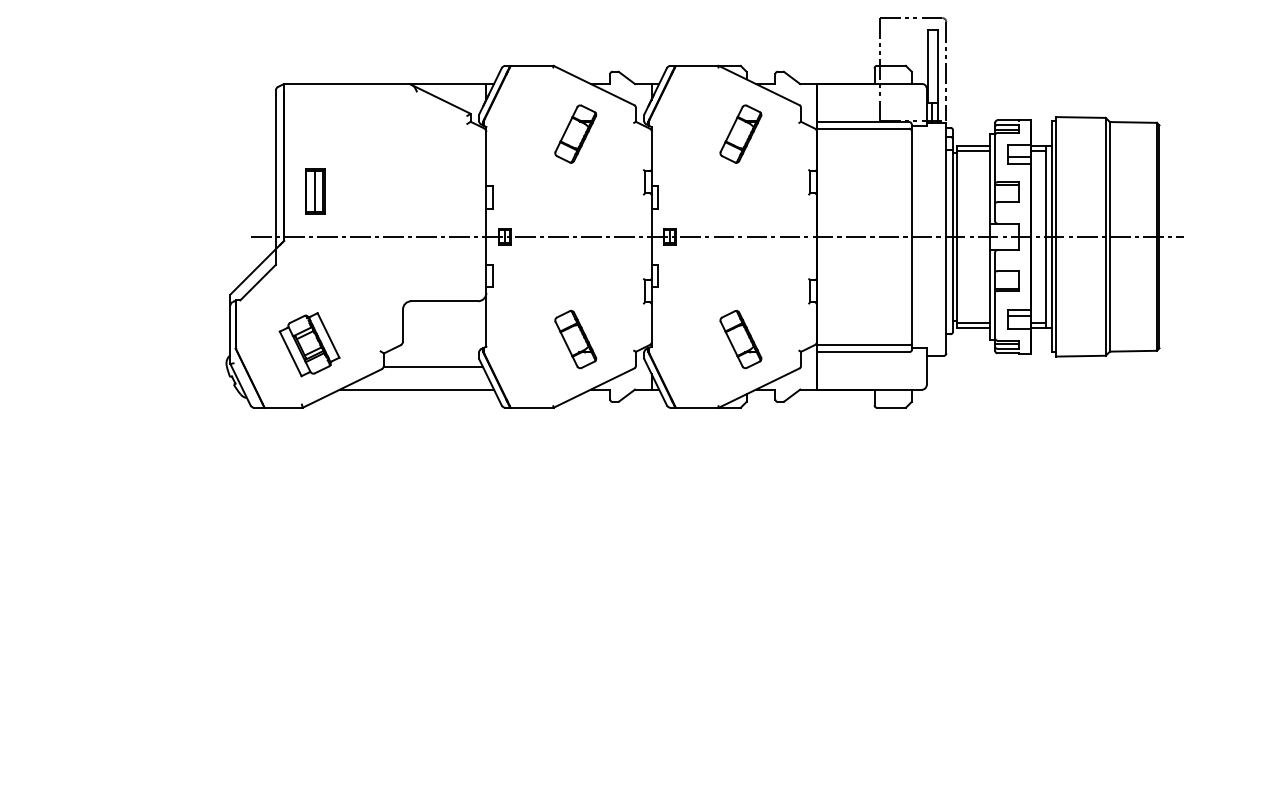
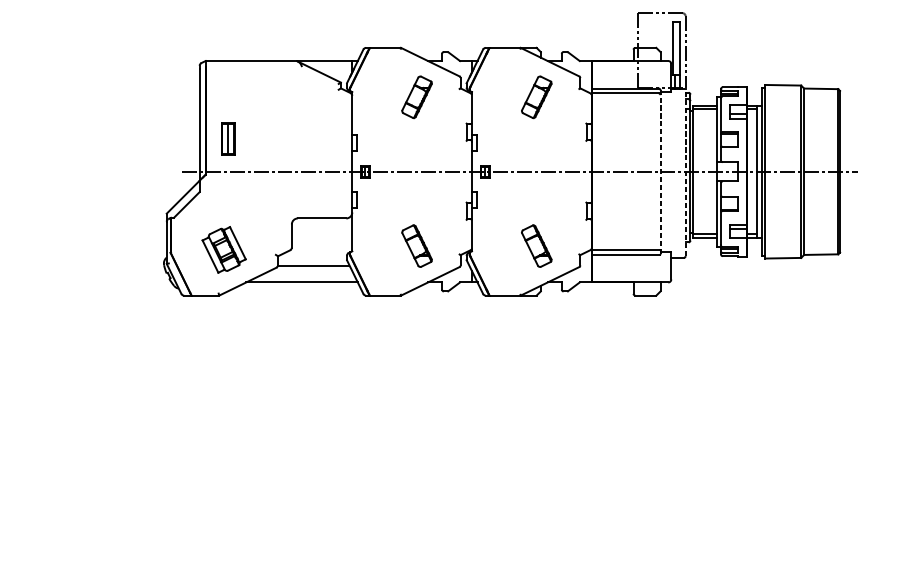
line: (911, 237) -> (660, 172), solid -> dashed
line: (946, 237) -> (685, 172), solid -> dashed

